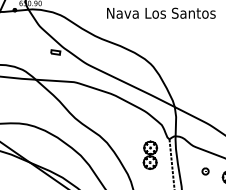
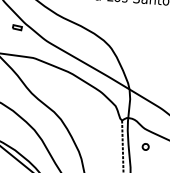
part: (149, 154) -> (101, 133), removed
part: (205, 171) -> (145, 146), moved

